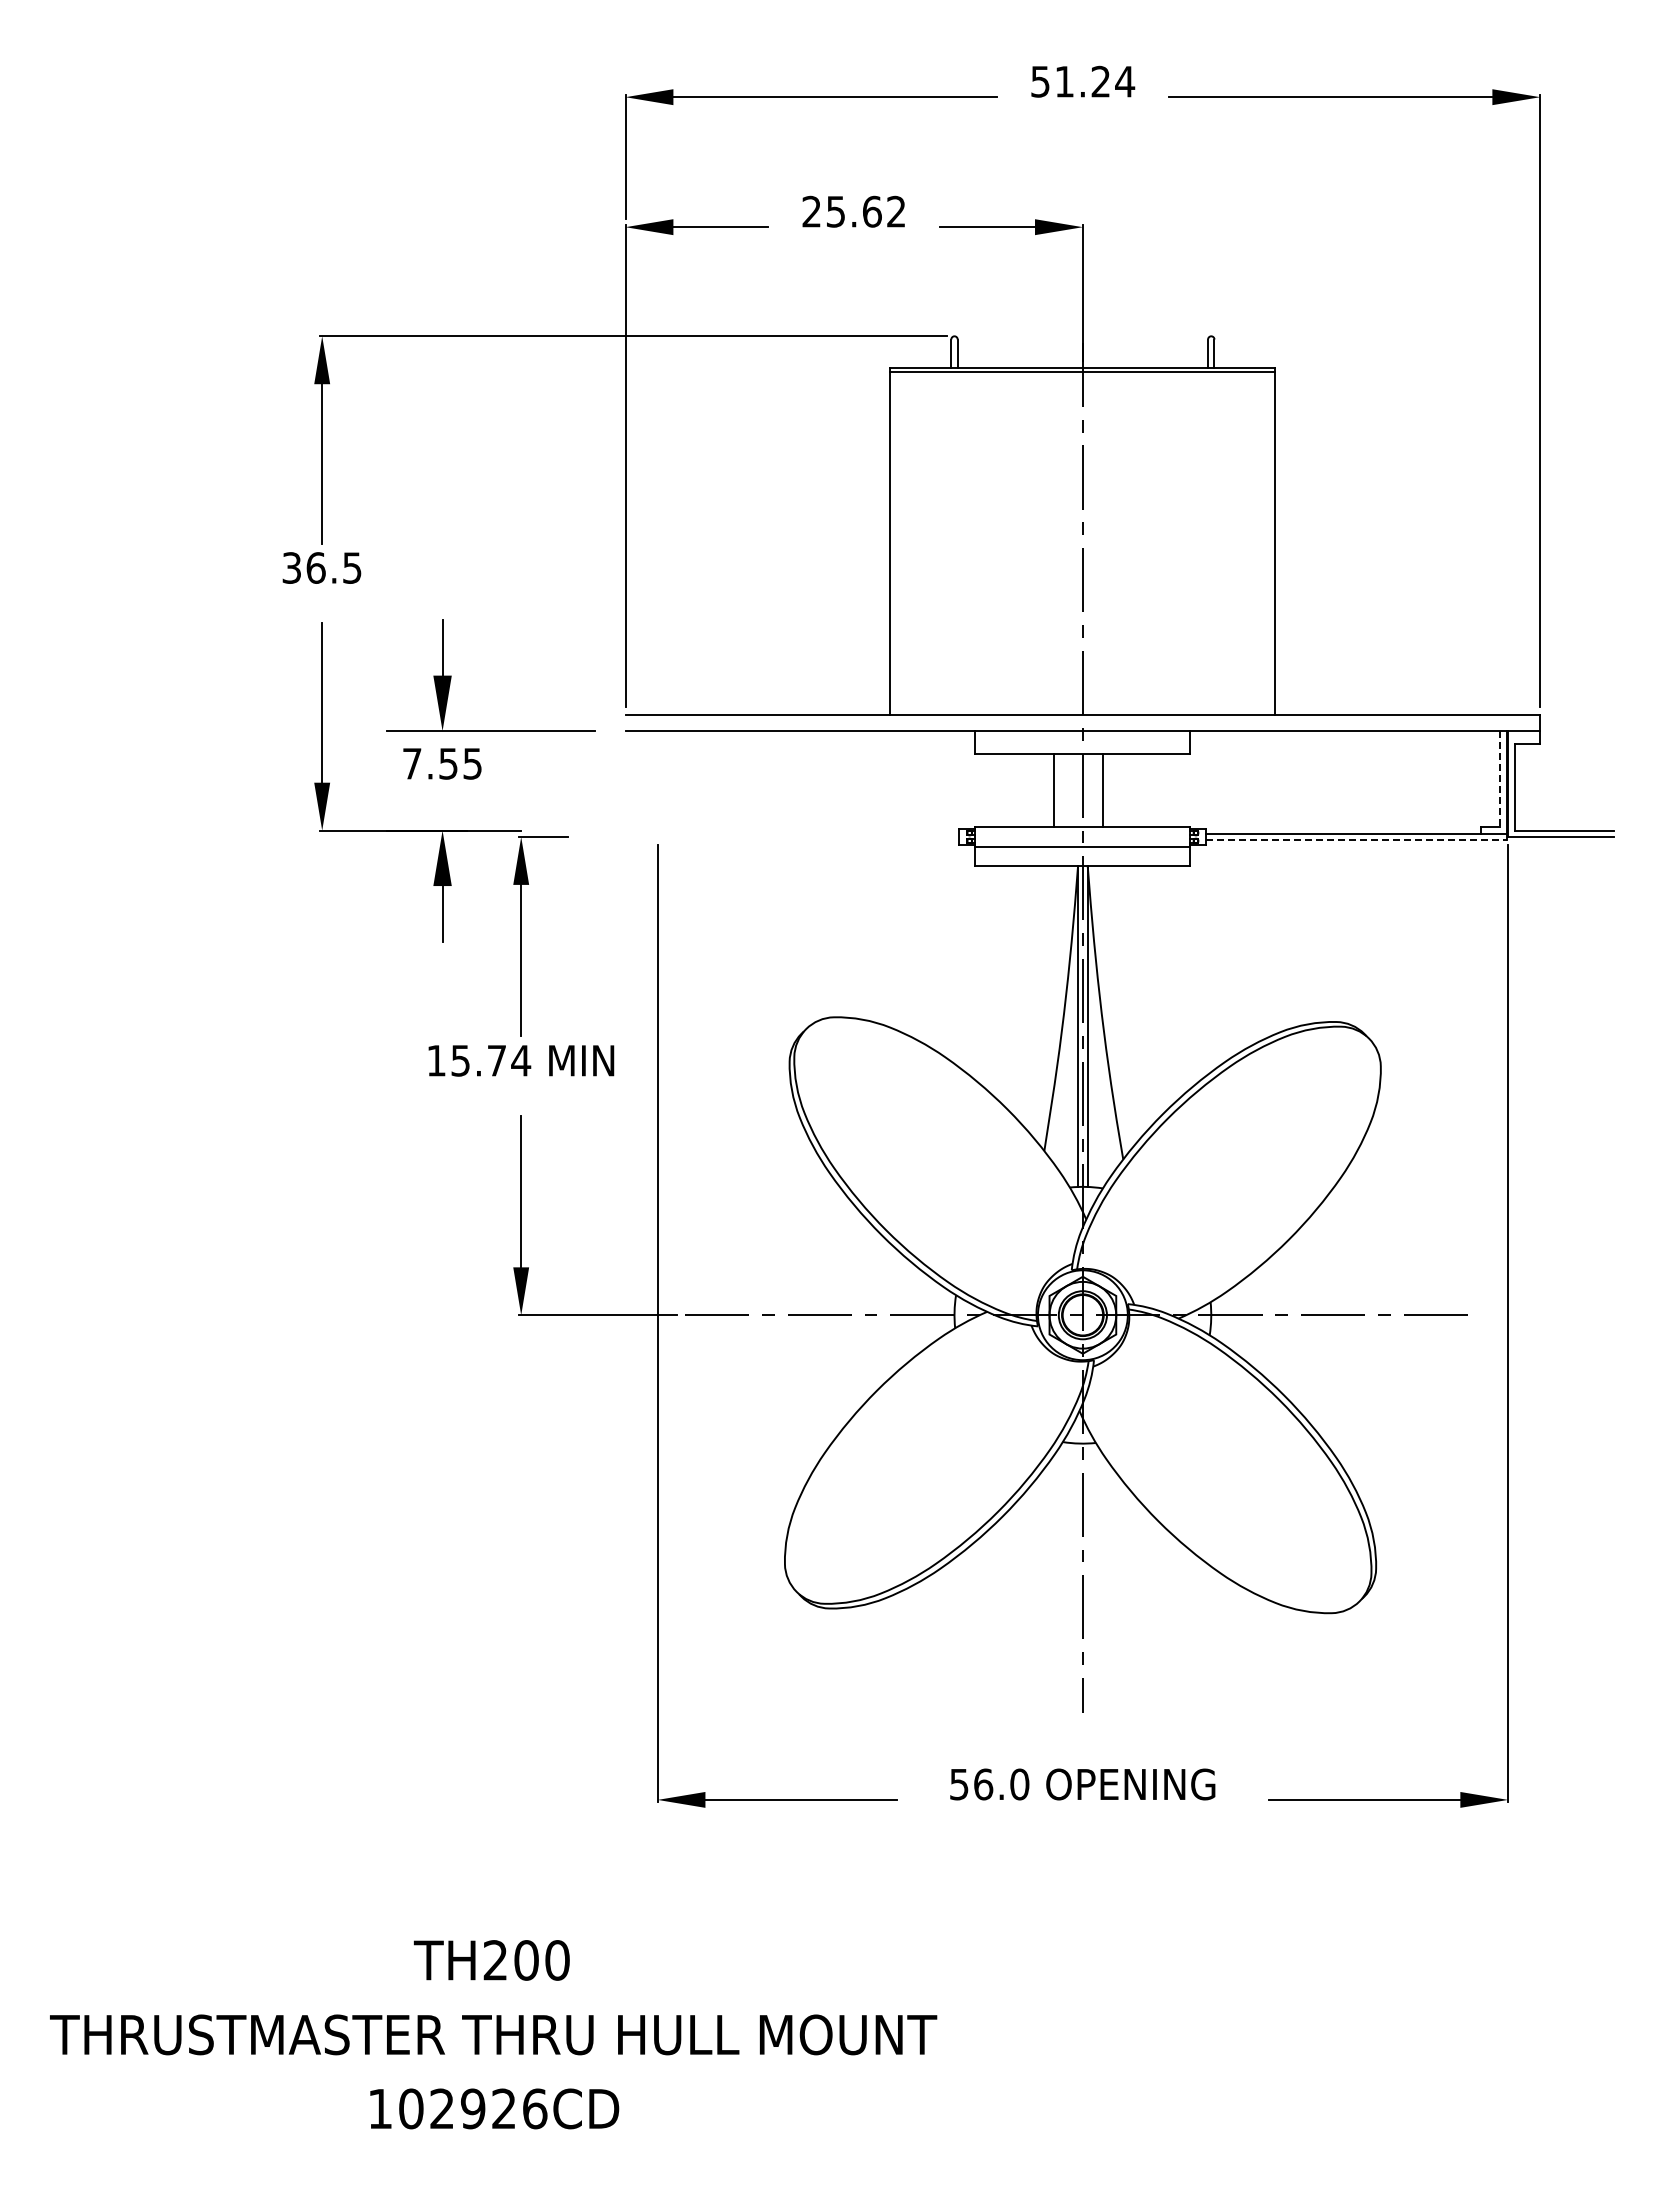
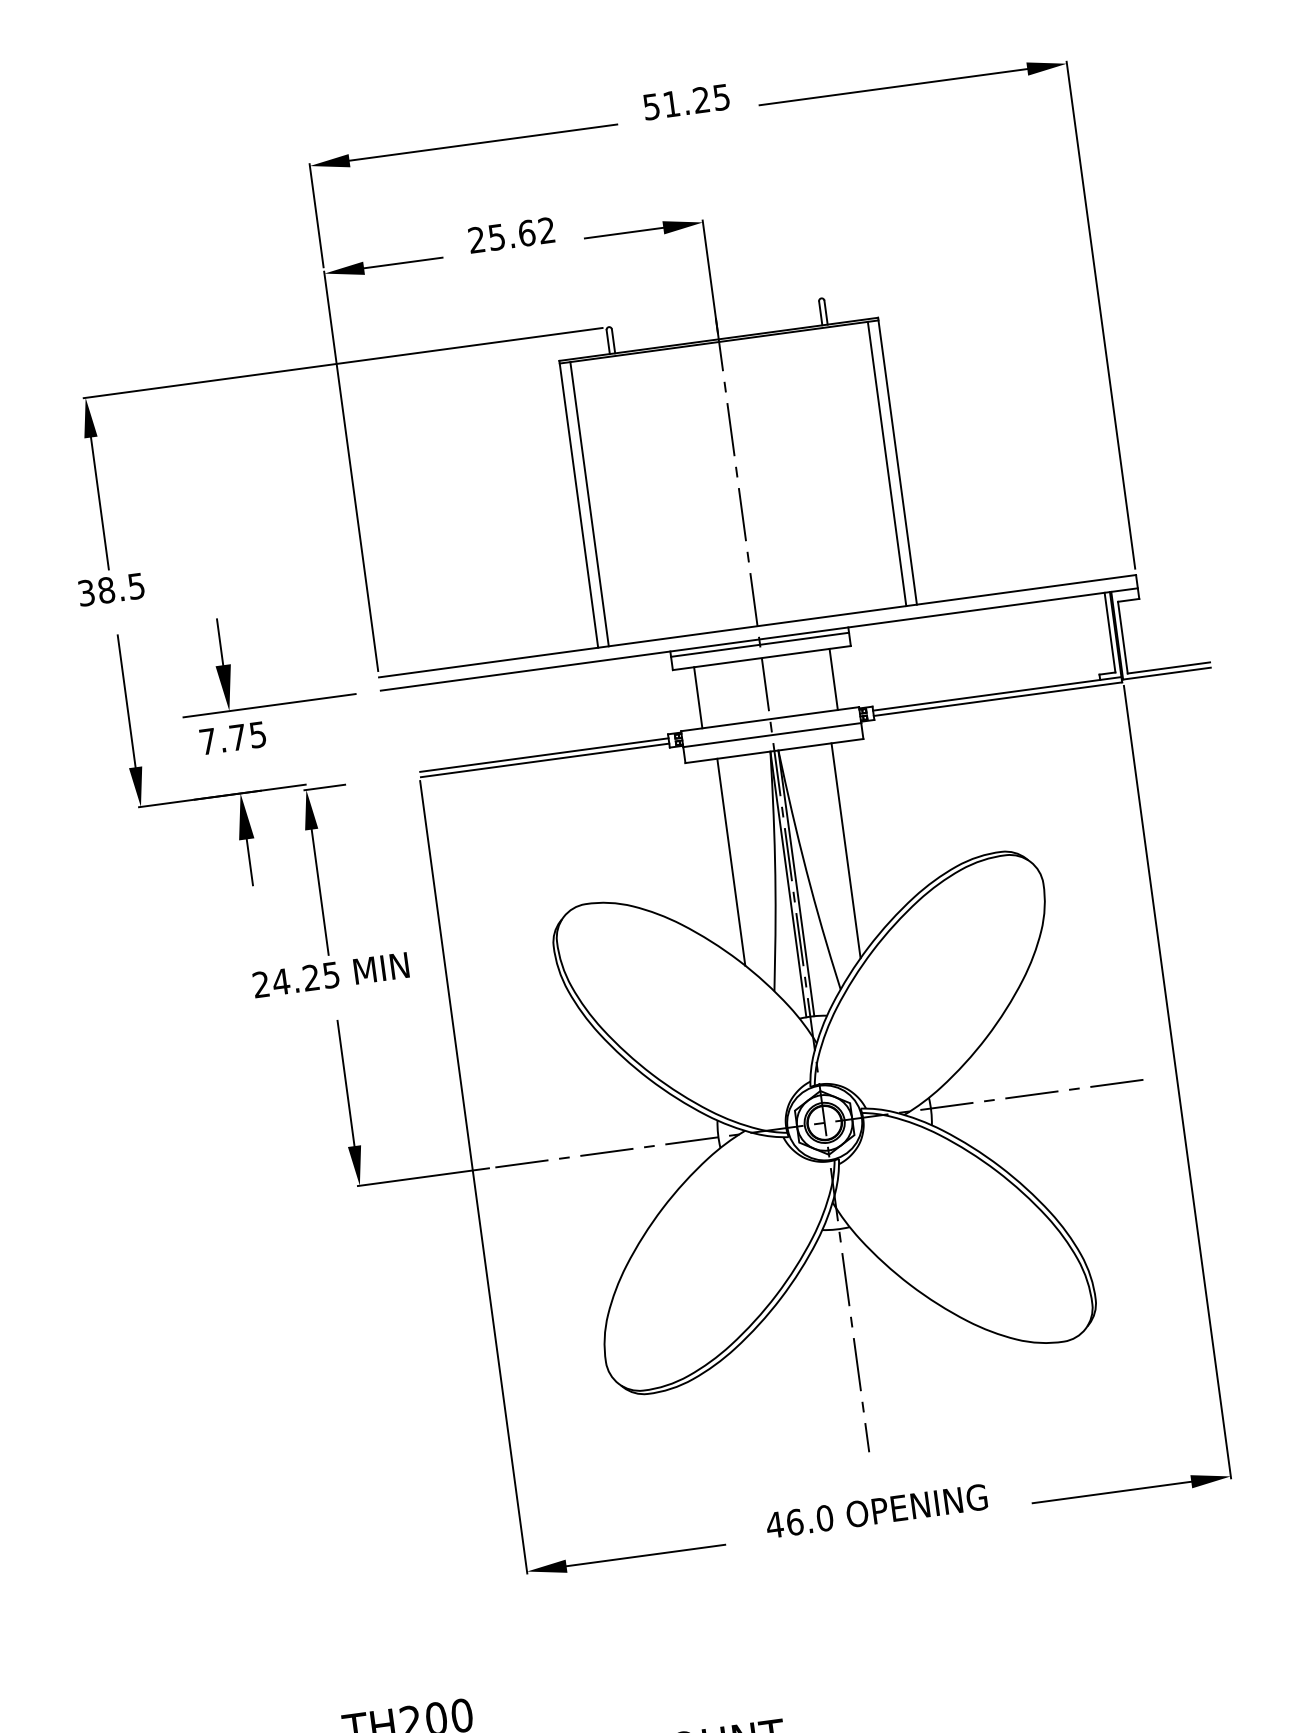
text: (1125, 81) -> (721, 97), 51.24 -> 51.25
line: (903, 543) -> (589, 504), added
line: (1262, 543) -> (886, 464), added
text: (315, 567) -> (105, 589), 36.5 -> 38.5
line: (1082, 737) -> (759, 644), added
text: (448, 763) -> (237, 737), 7.55 -> 7.75
line: (1500, 779) -> (1110, 632), dashed -> solid
line: (1054, 790) -> (698, 697), moved
line: (1102, 790) -> (833, 679), moved
line: (809, 833) -> (544, 754), added
line: (809, 840) -> (545, 760), added
line: (1357, 840) -> (998, 699), dashed -> solid
line: (1013, 990) -> (730, 861), added
line: (1151, 995) -> (845, 850), added
text: (479, 1060) -> (296, 979), 15.74 -> 24.25
text: (959, 1784) -> (775, 1525), 56.0 -> 46.0

